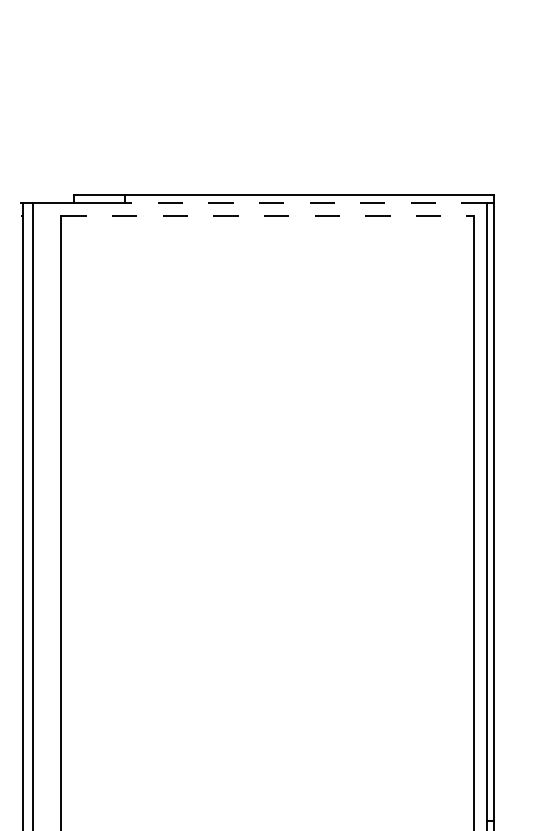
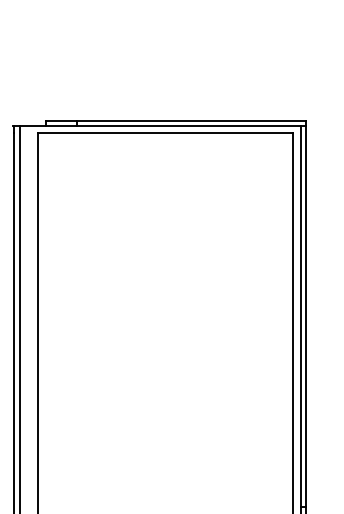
line: (306, 202) -> (189, 125), dashed -> solid
line: (267, 215) -> (165, 133), dashed -> solid

